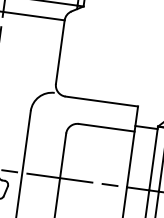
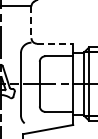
line: (60, 52) -> (31, 22), solid -> dashed
line: (102, 101) -> (55, 43), solid -> dashed

